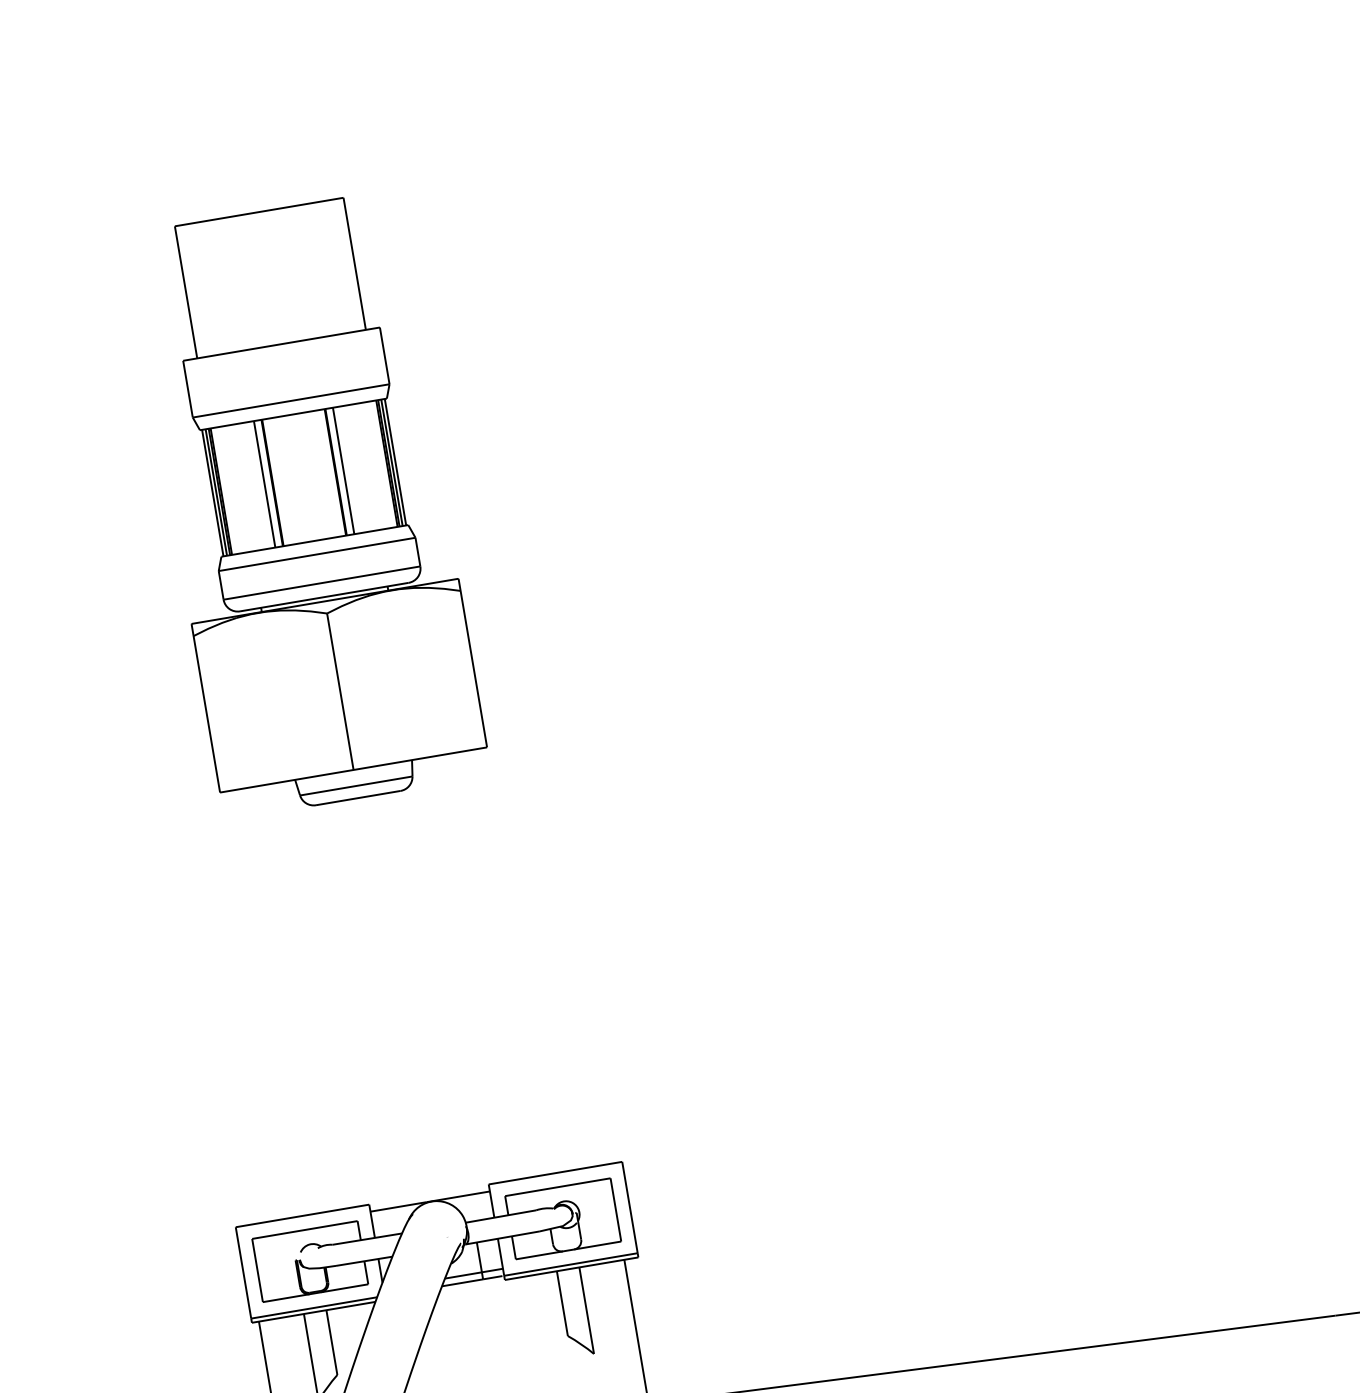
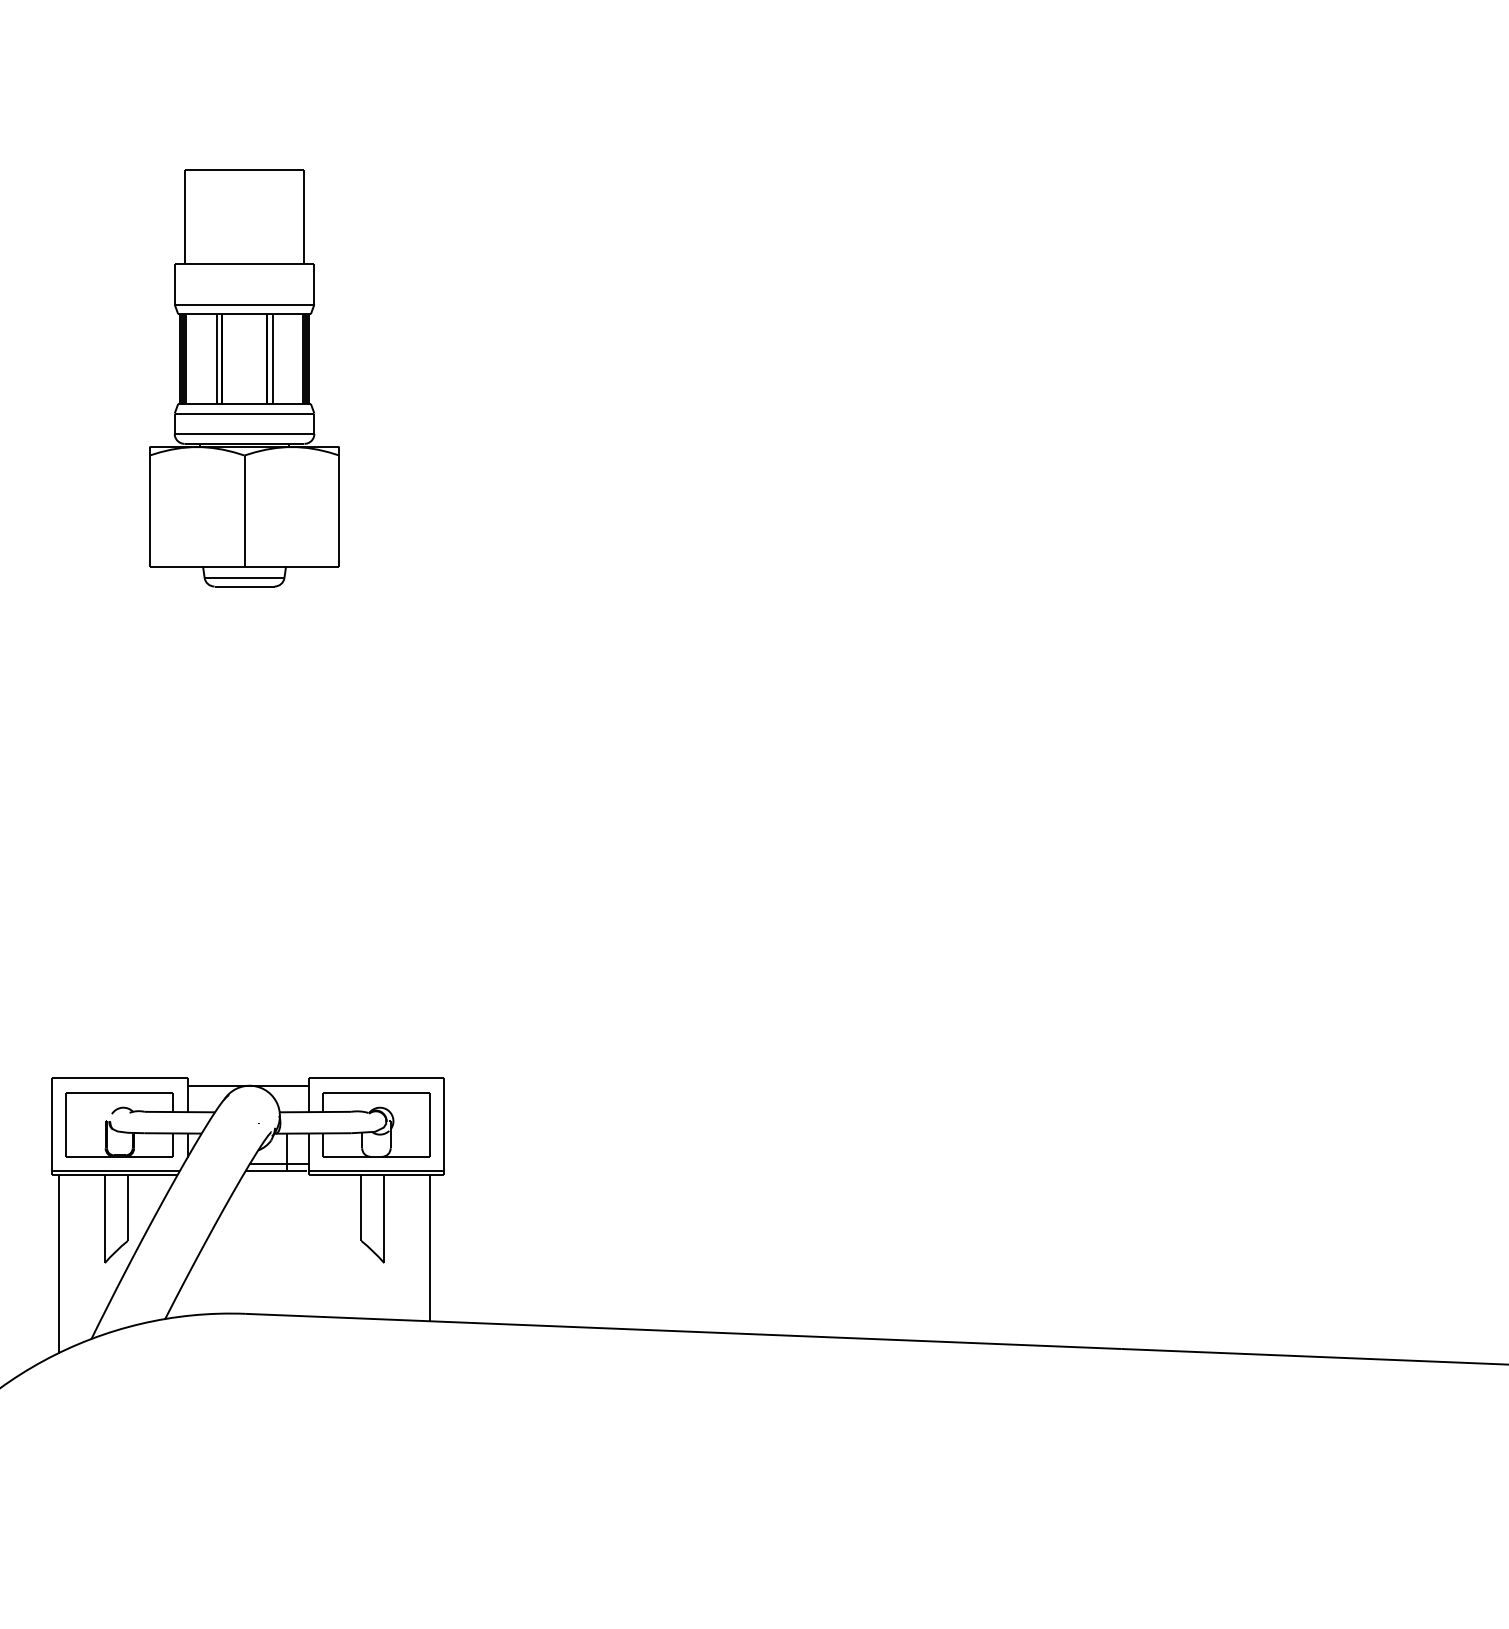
part: (308, 505) -> (244, 378), size x0.7

